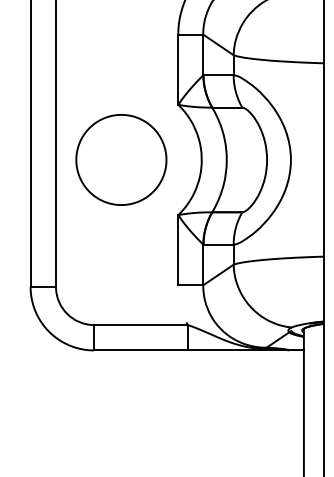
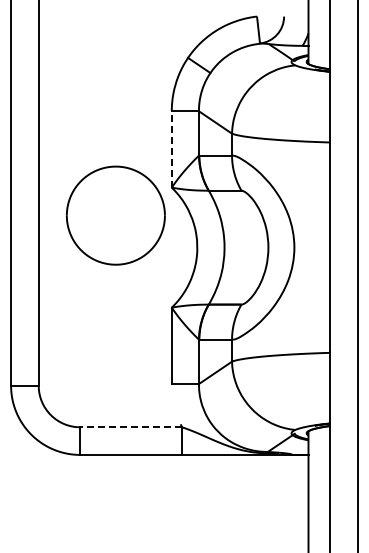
line: (178, 68) -> (171, 148), solid -> dashed
part: (121, 159) -> (115, 215), moved
line: (141, 325) -> (131, 427), solid -> dashed

